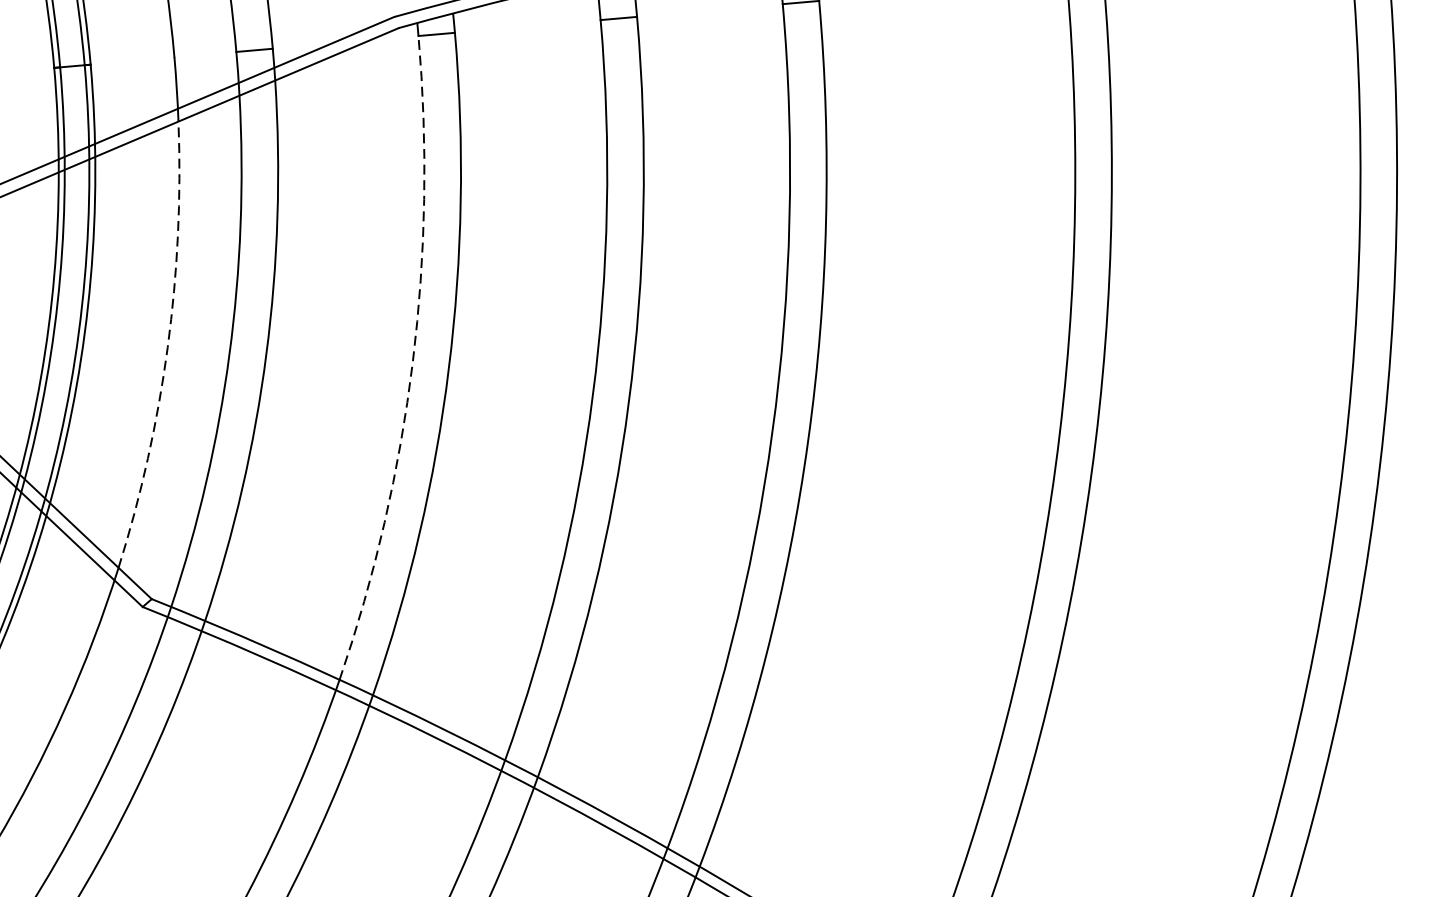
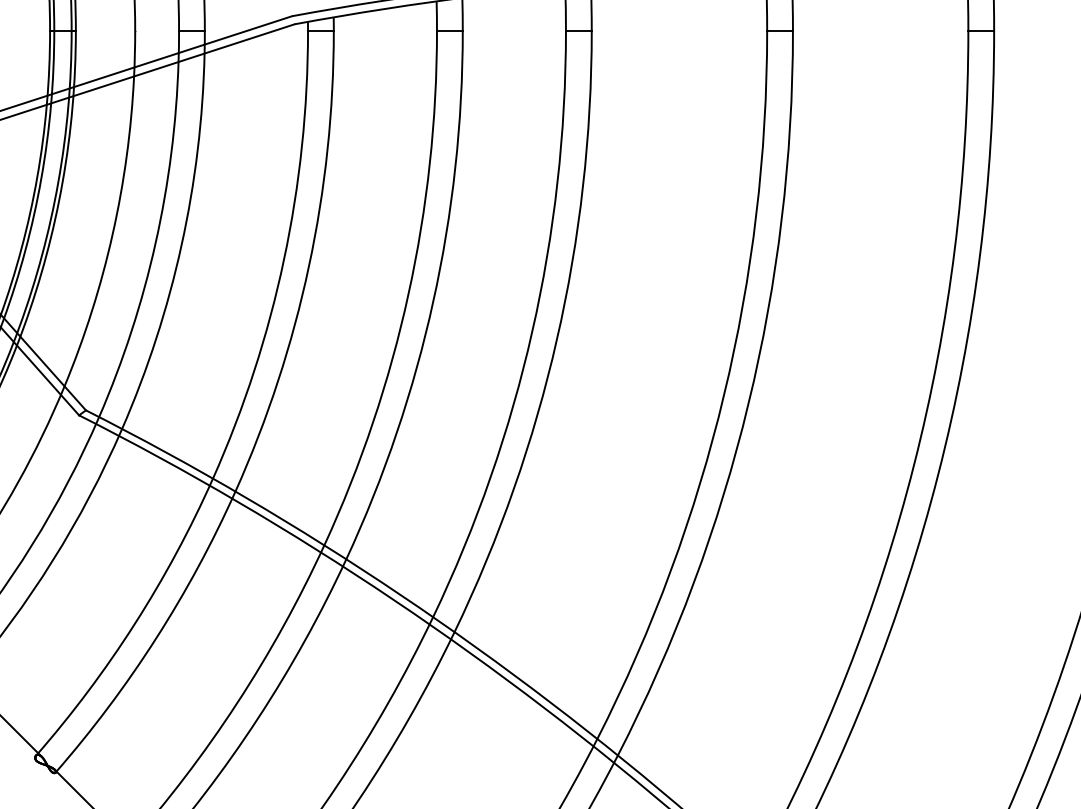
arc: (167, 347) -> (112, 234), dashed -> solid
arc: (413, 361) -> (284, 259), dashed -> solid

